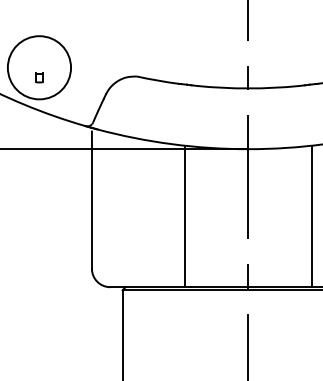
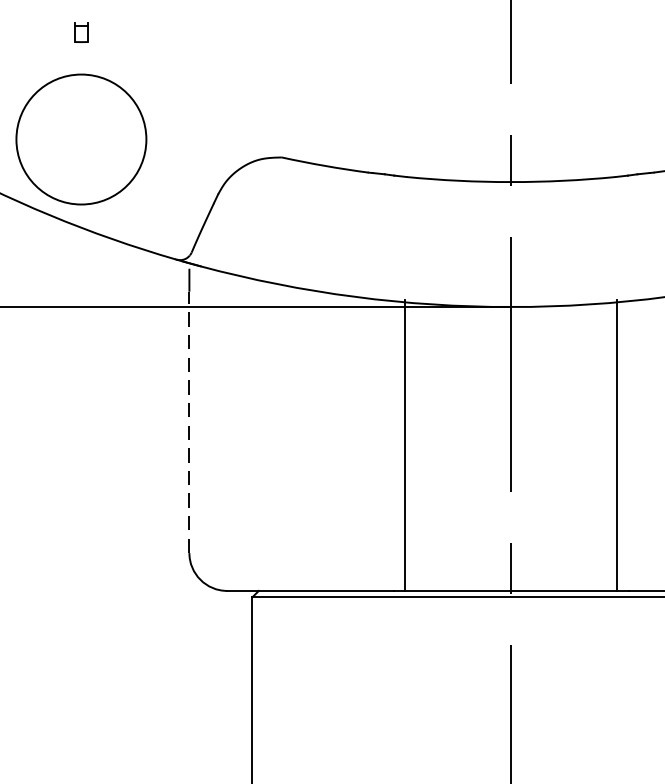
part: (39, 77) -> (81, 31), moved
line: (91, 205) -> (188, 422), solid -> dashed
line: (184, 216) -> (404, 445), moved
line: (312, 216) -> (618, 445), moved

